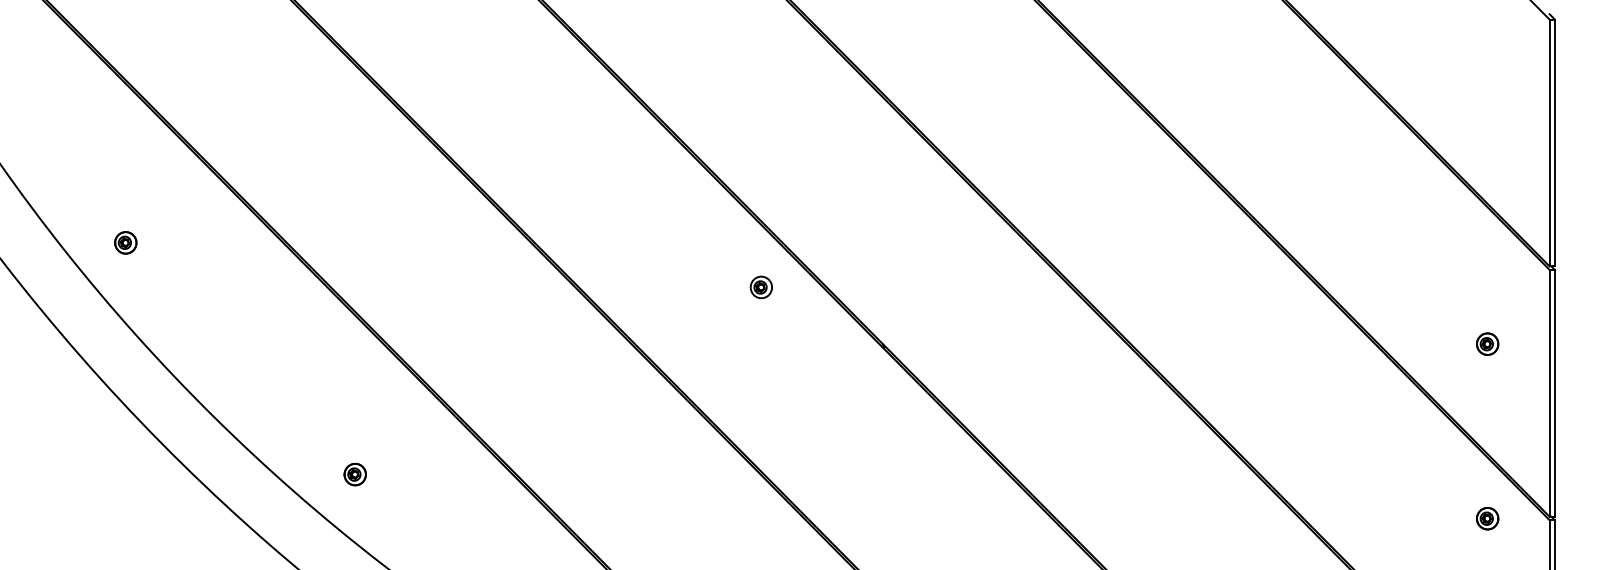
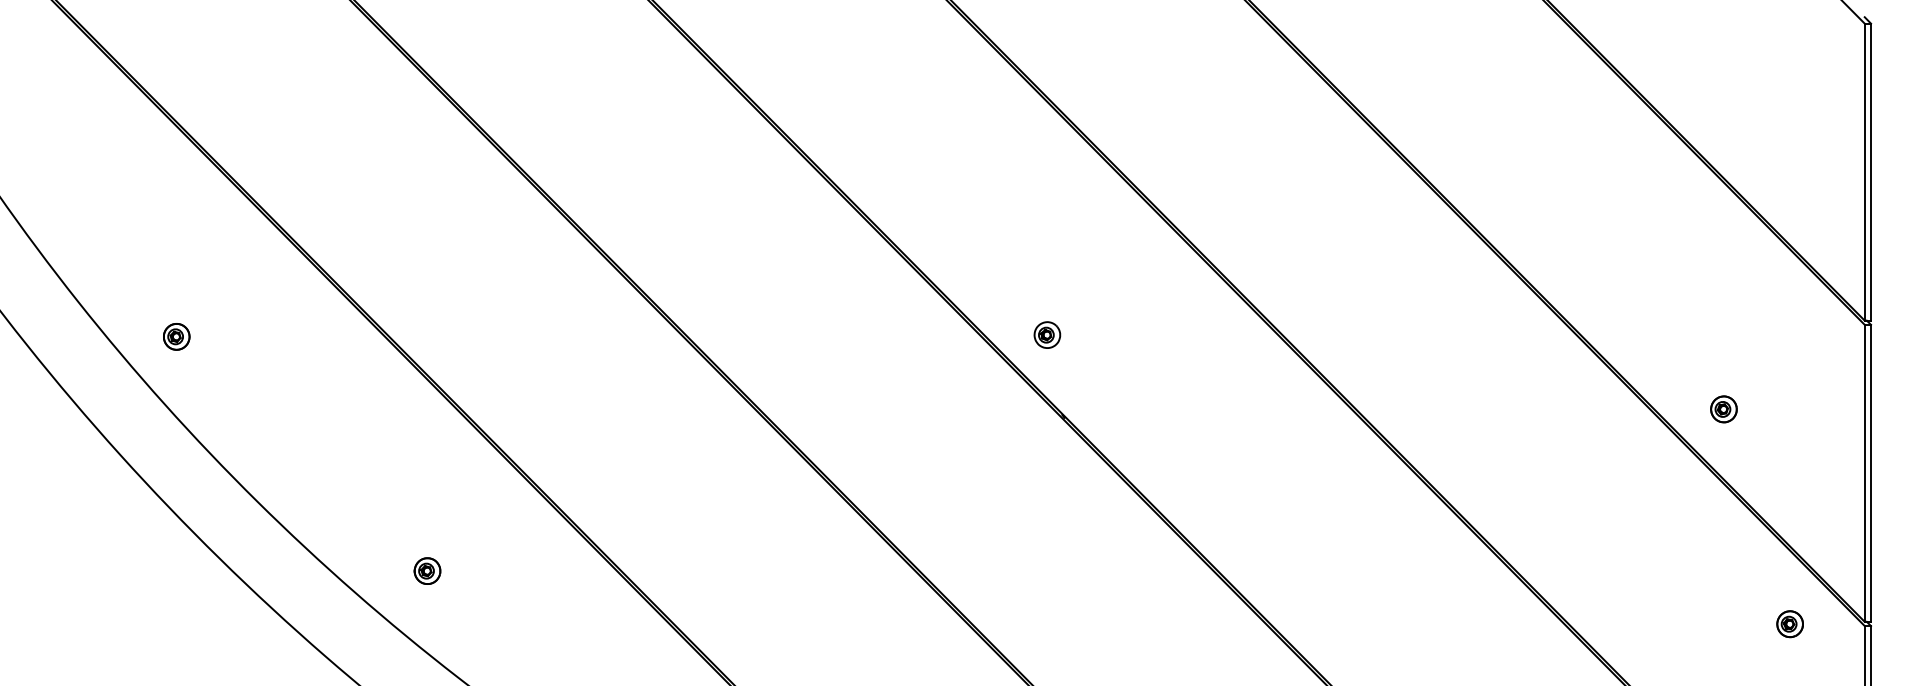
part: (125, 242) -> (176, 336), moved
part: (760, 287) -> (1046, 335), moved
part: (1487, 343) -> (1723, 408), moved

